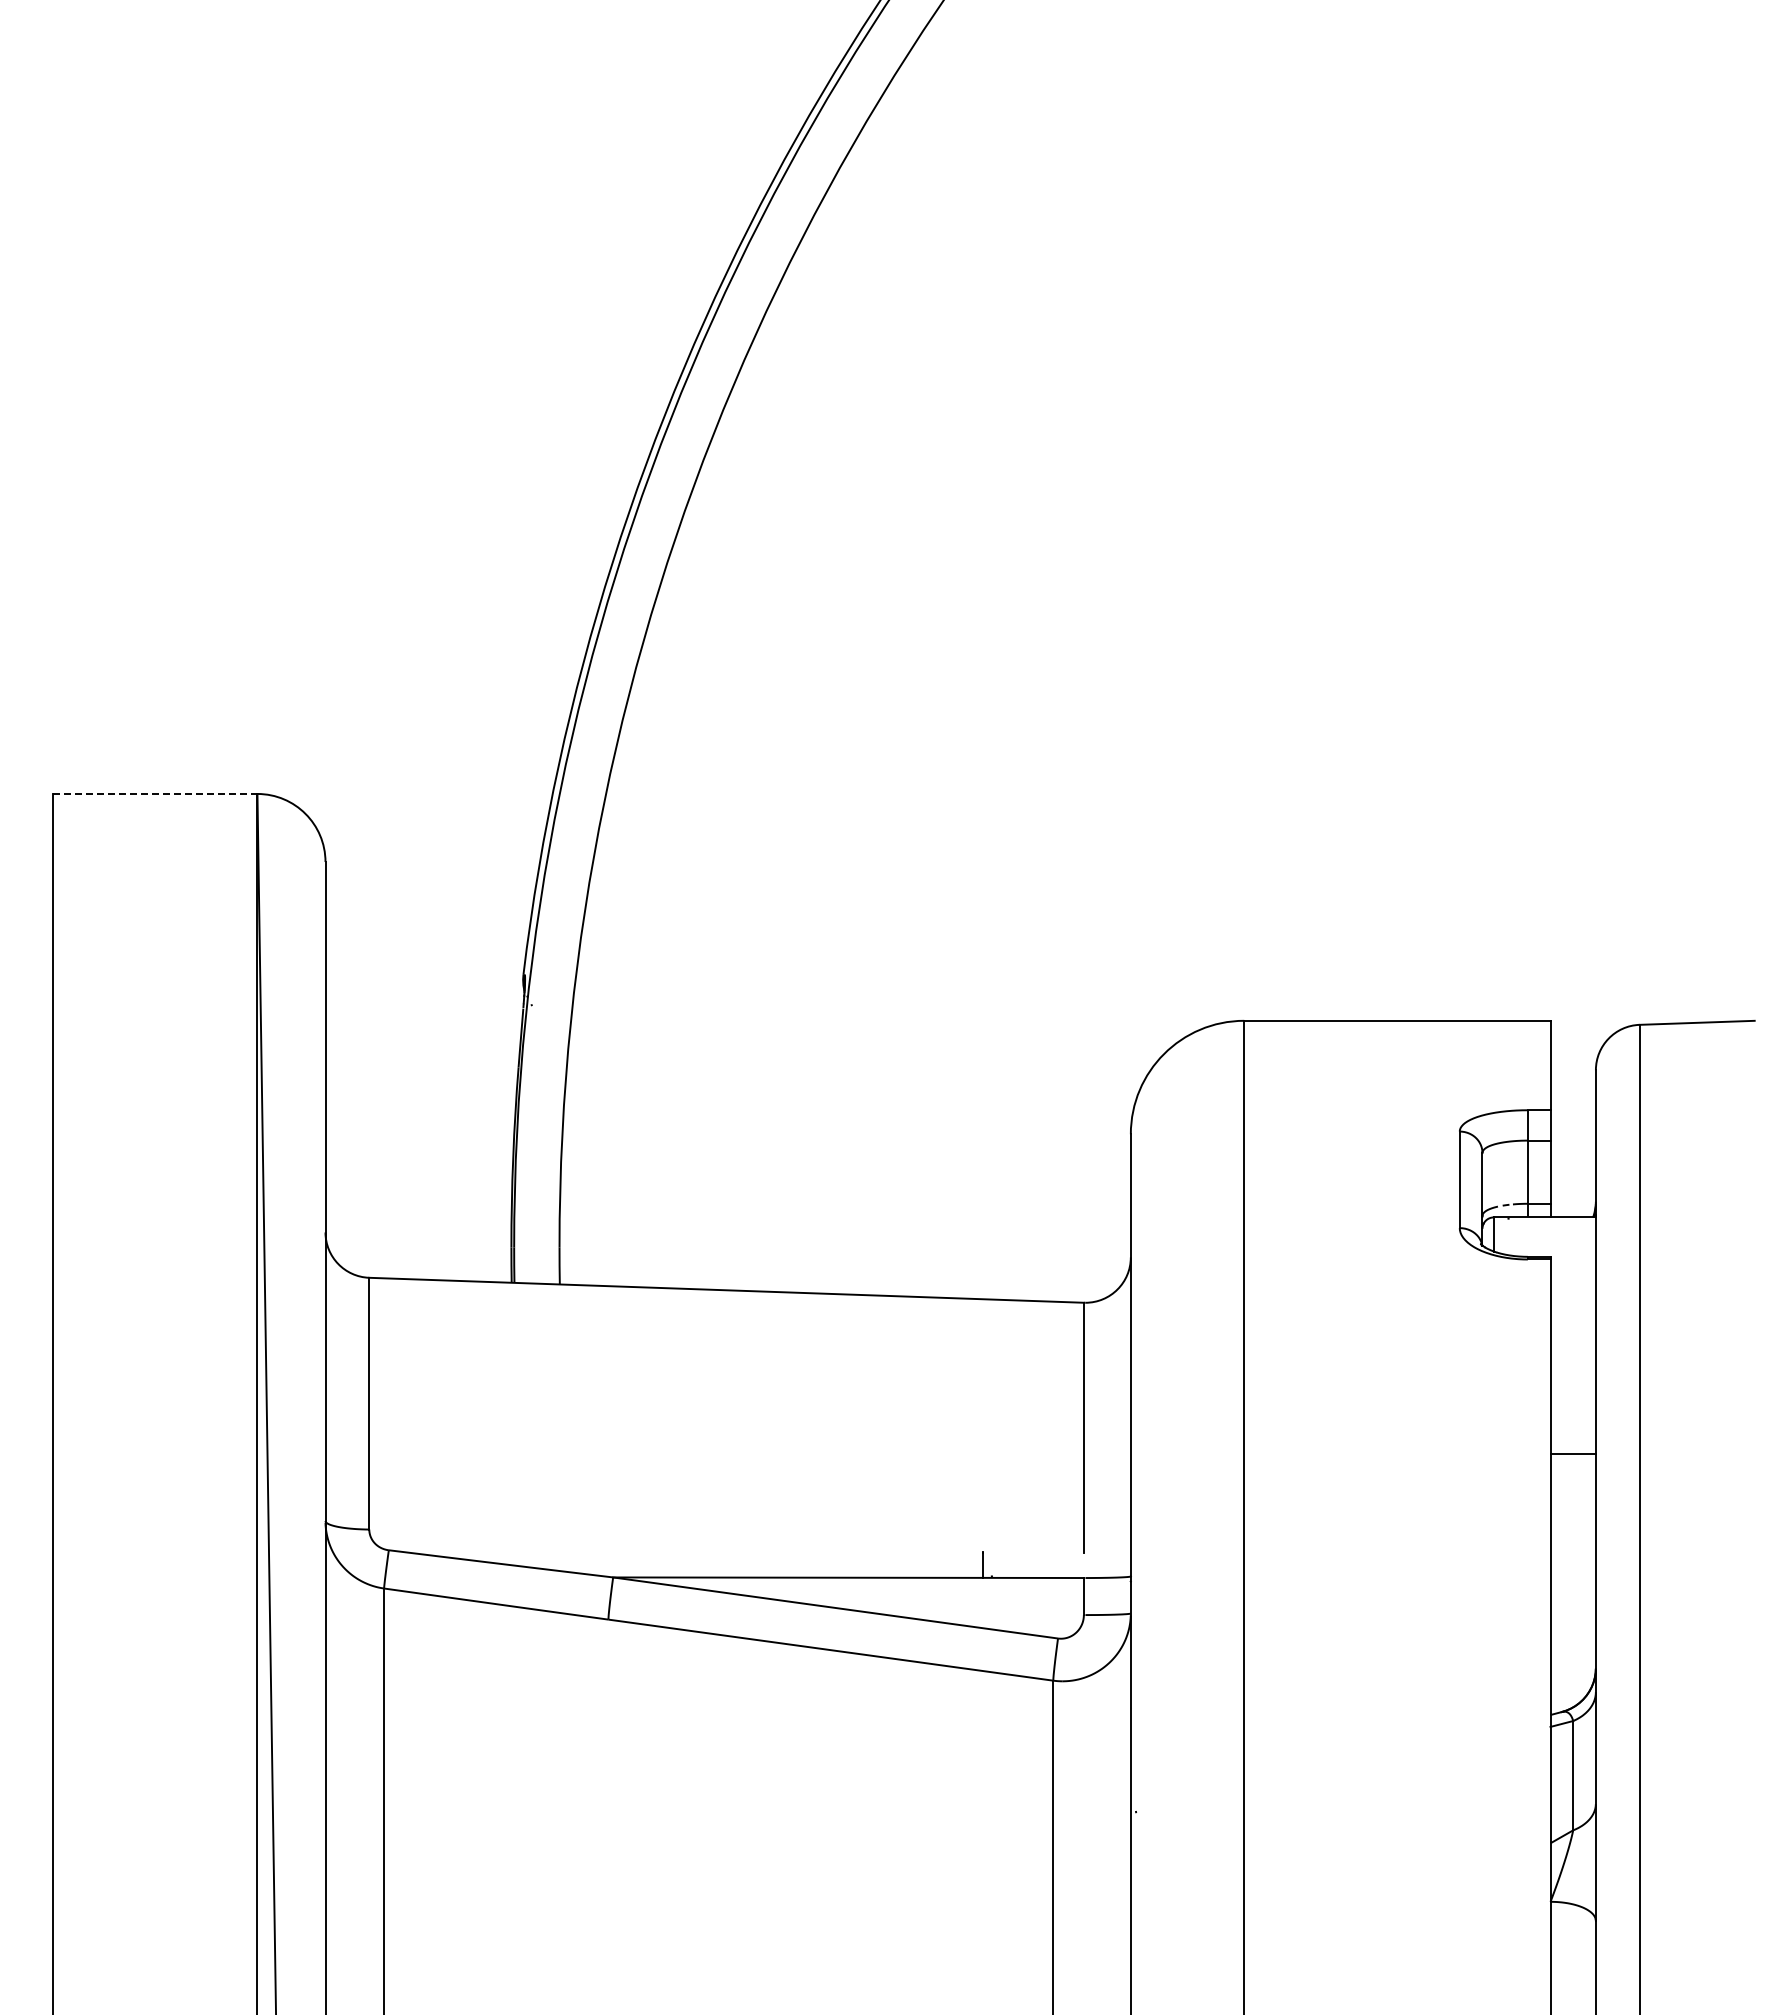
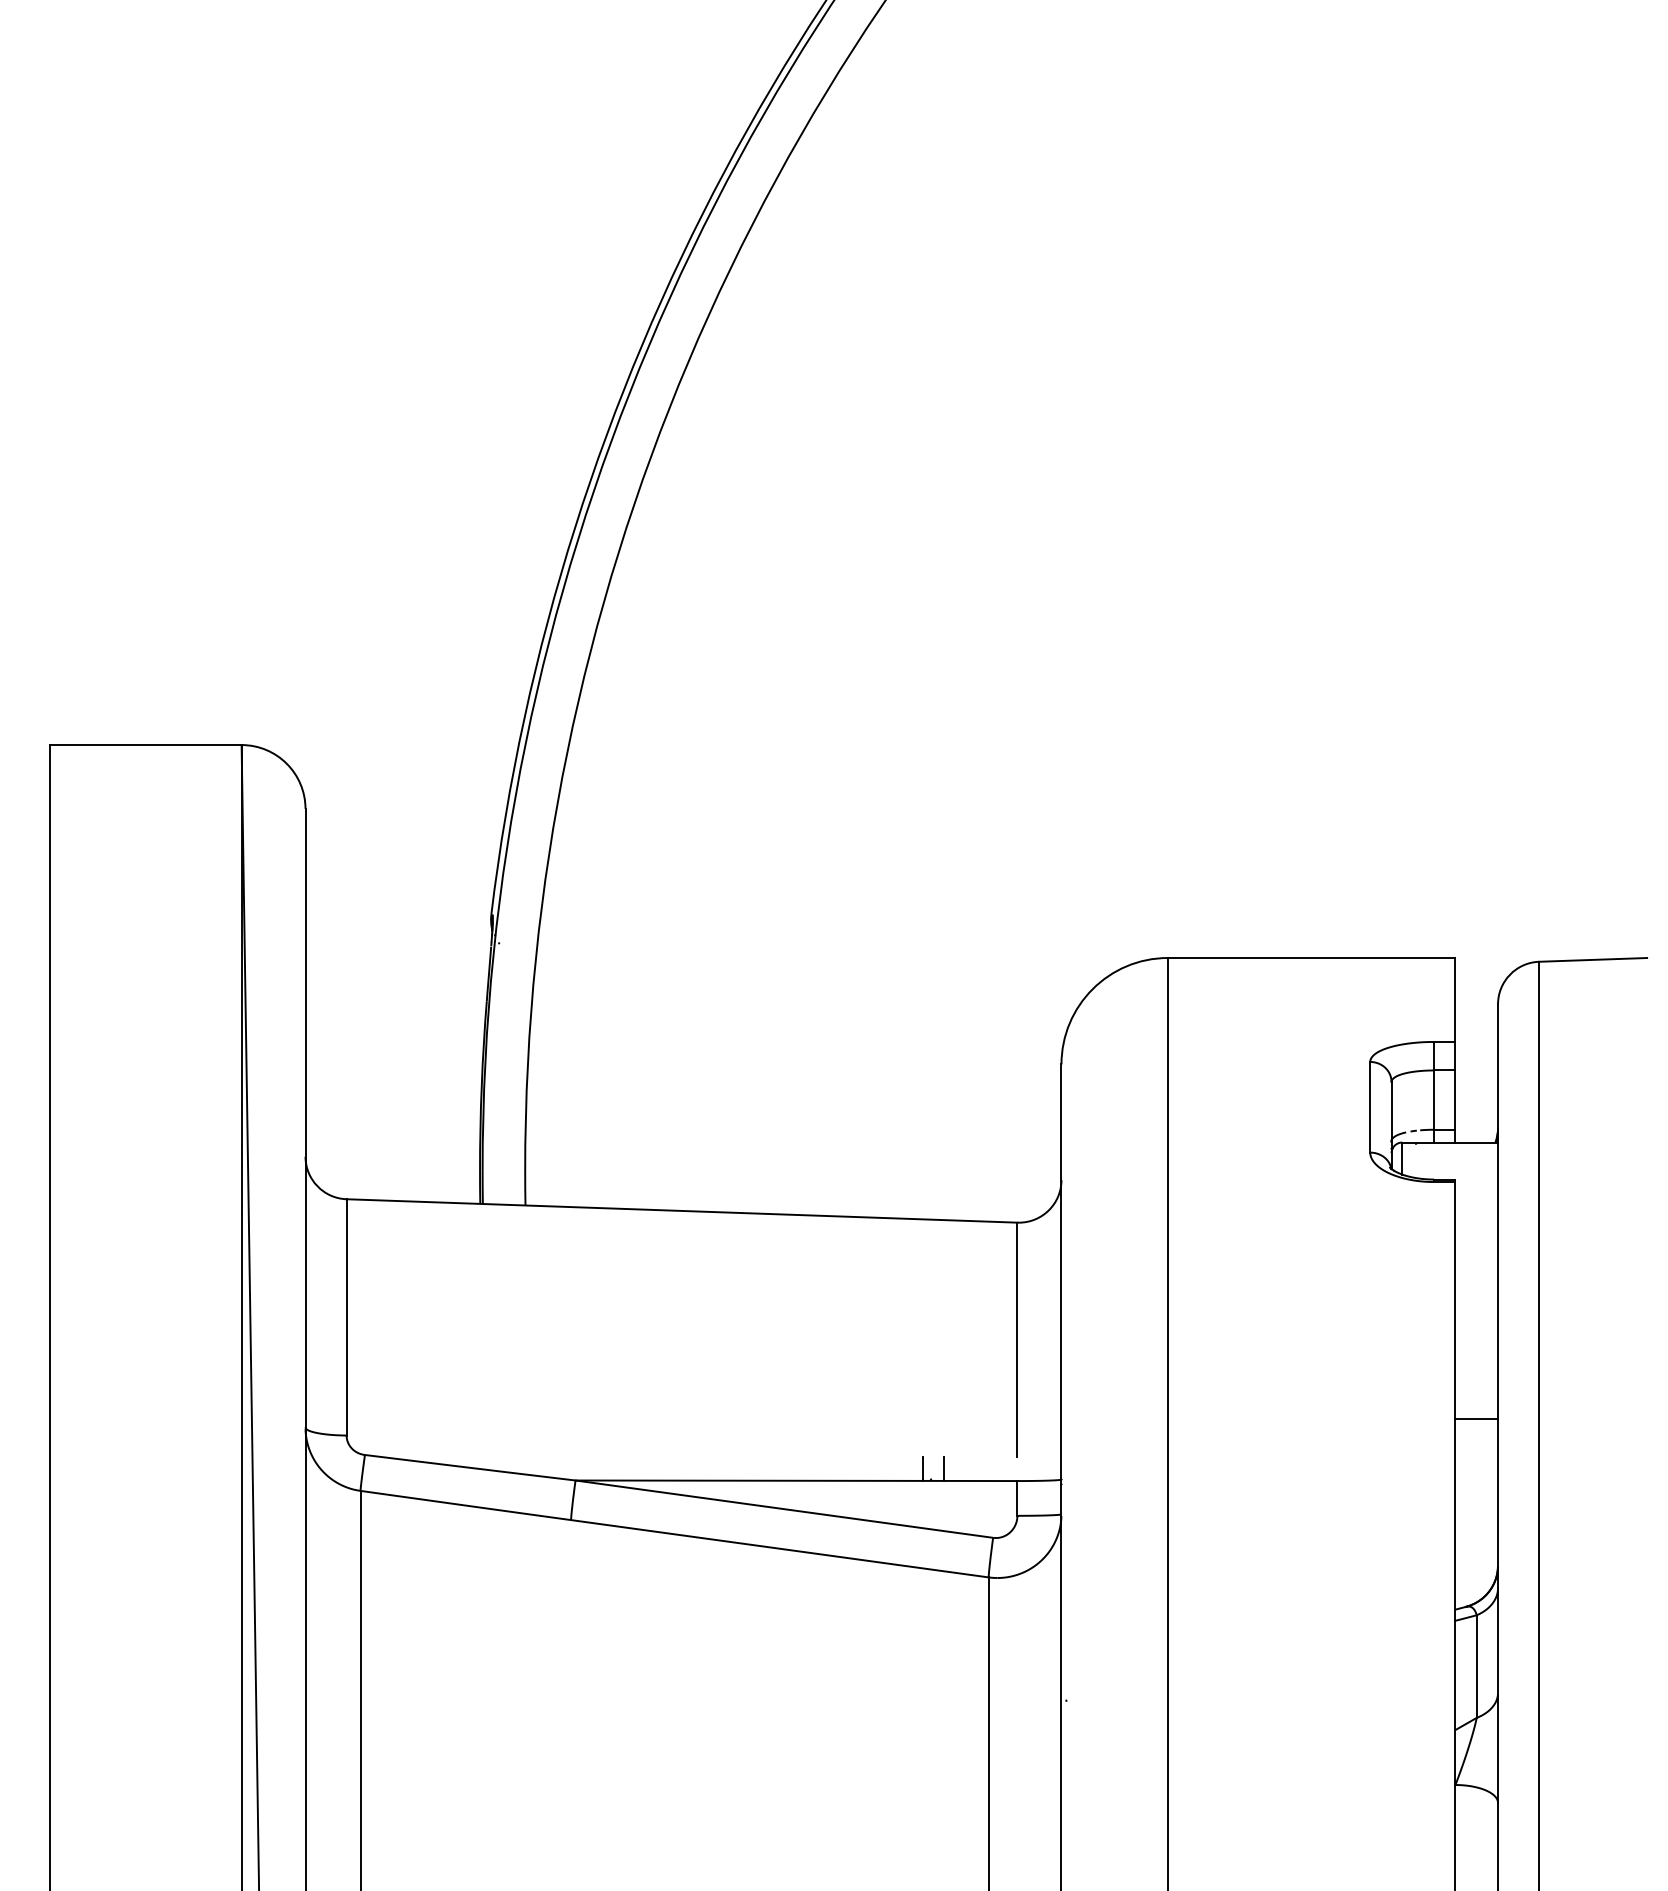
line: (155, 793) -> (145, 744), dashed -> solid
line: (1572, 1454) -> (1476, 1419), moved
line: (1006, 1564) -> (944, 1468), added

